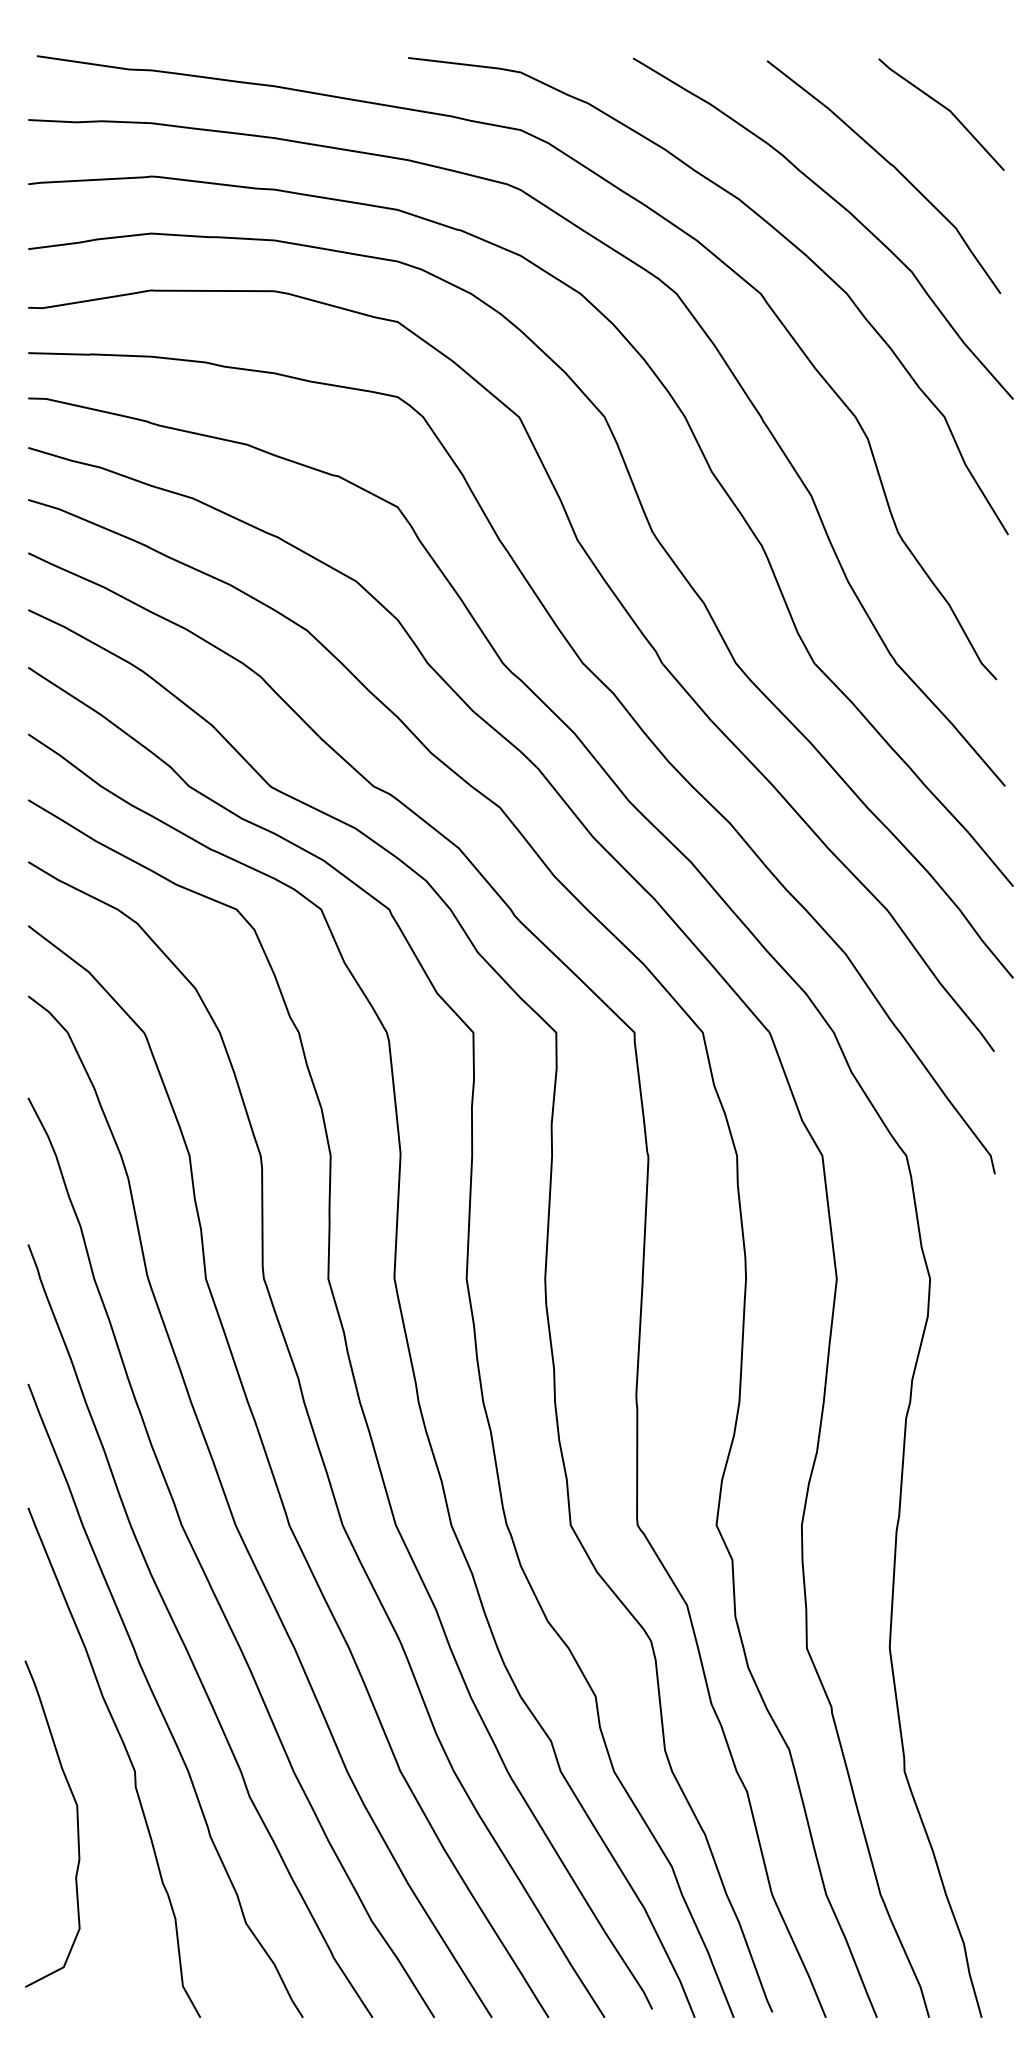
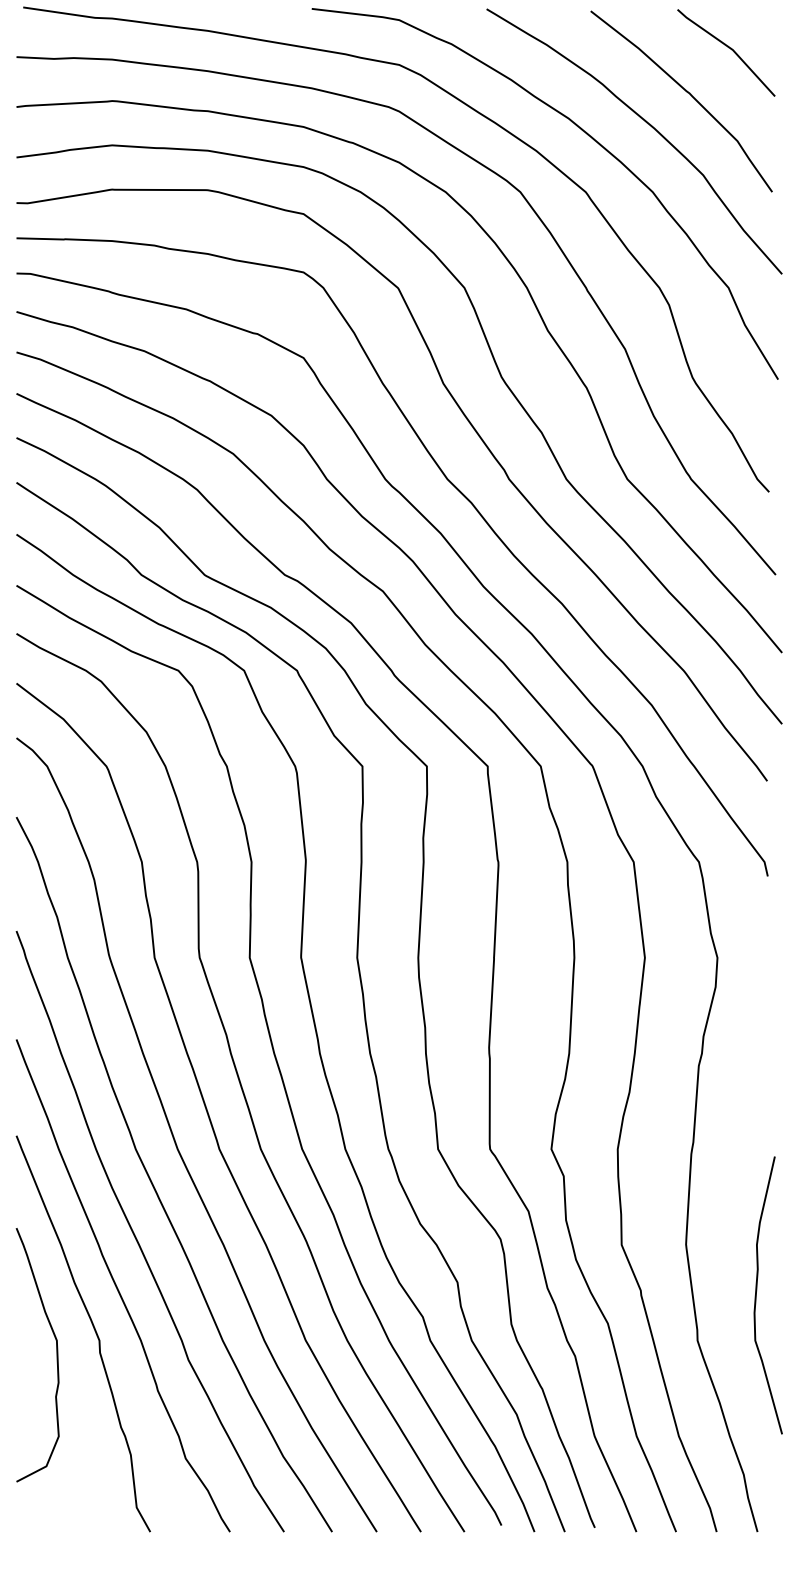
curve: (980, 1713) -> (756, 1295), added
curve: (76, 1820) -> (56, 1352), moved

